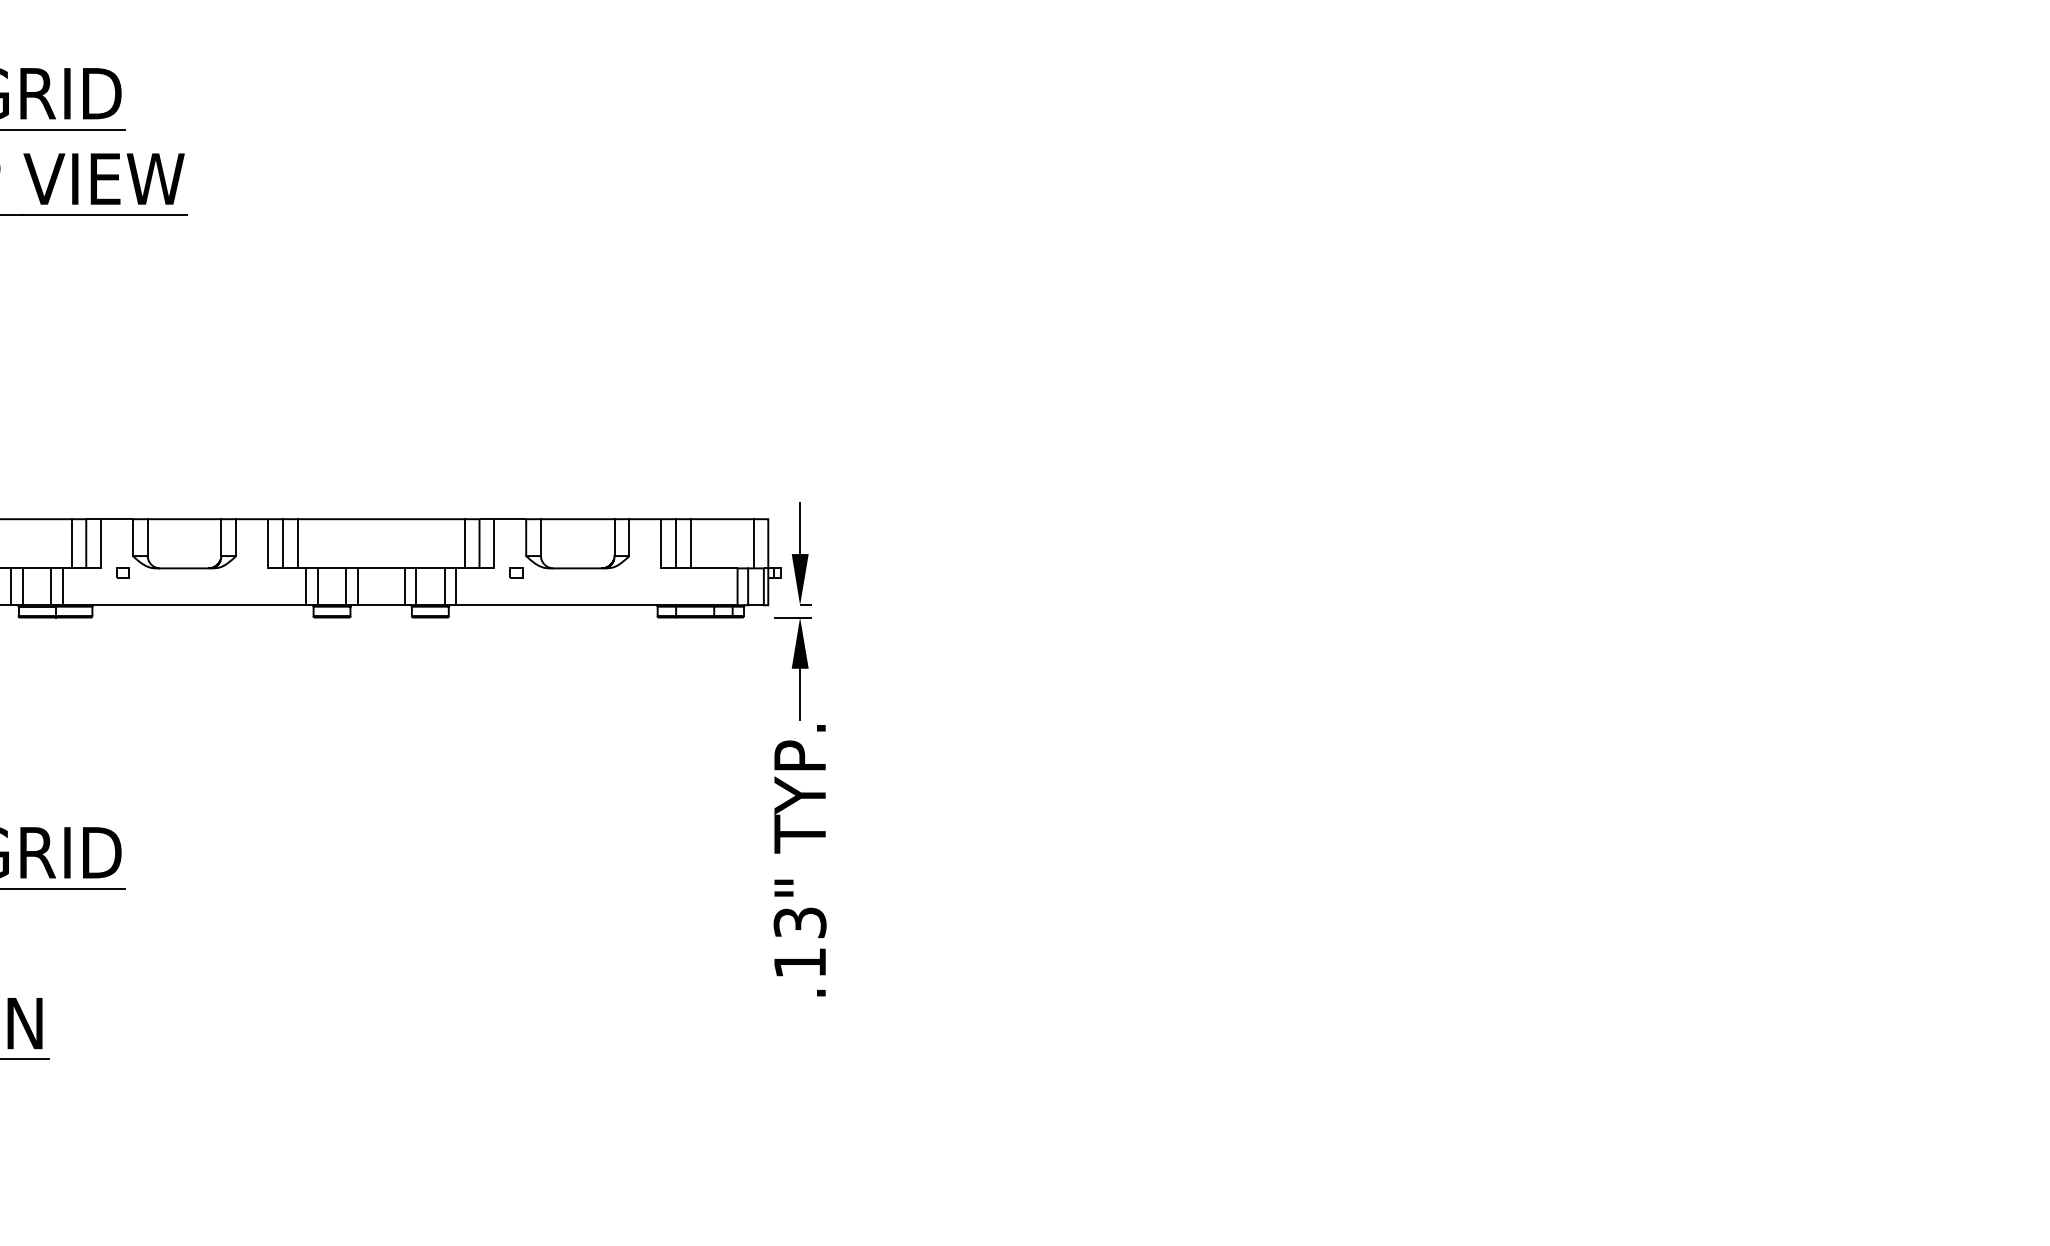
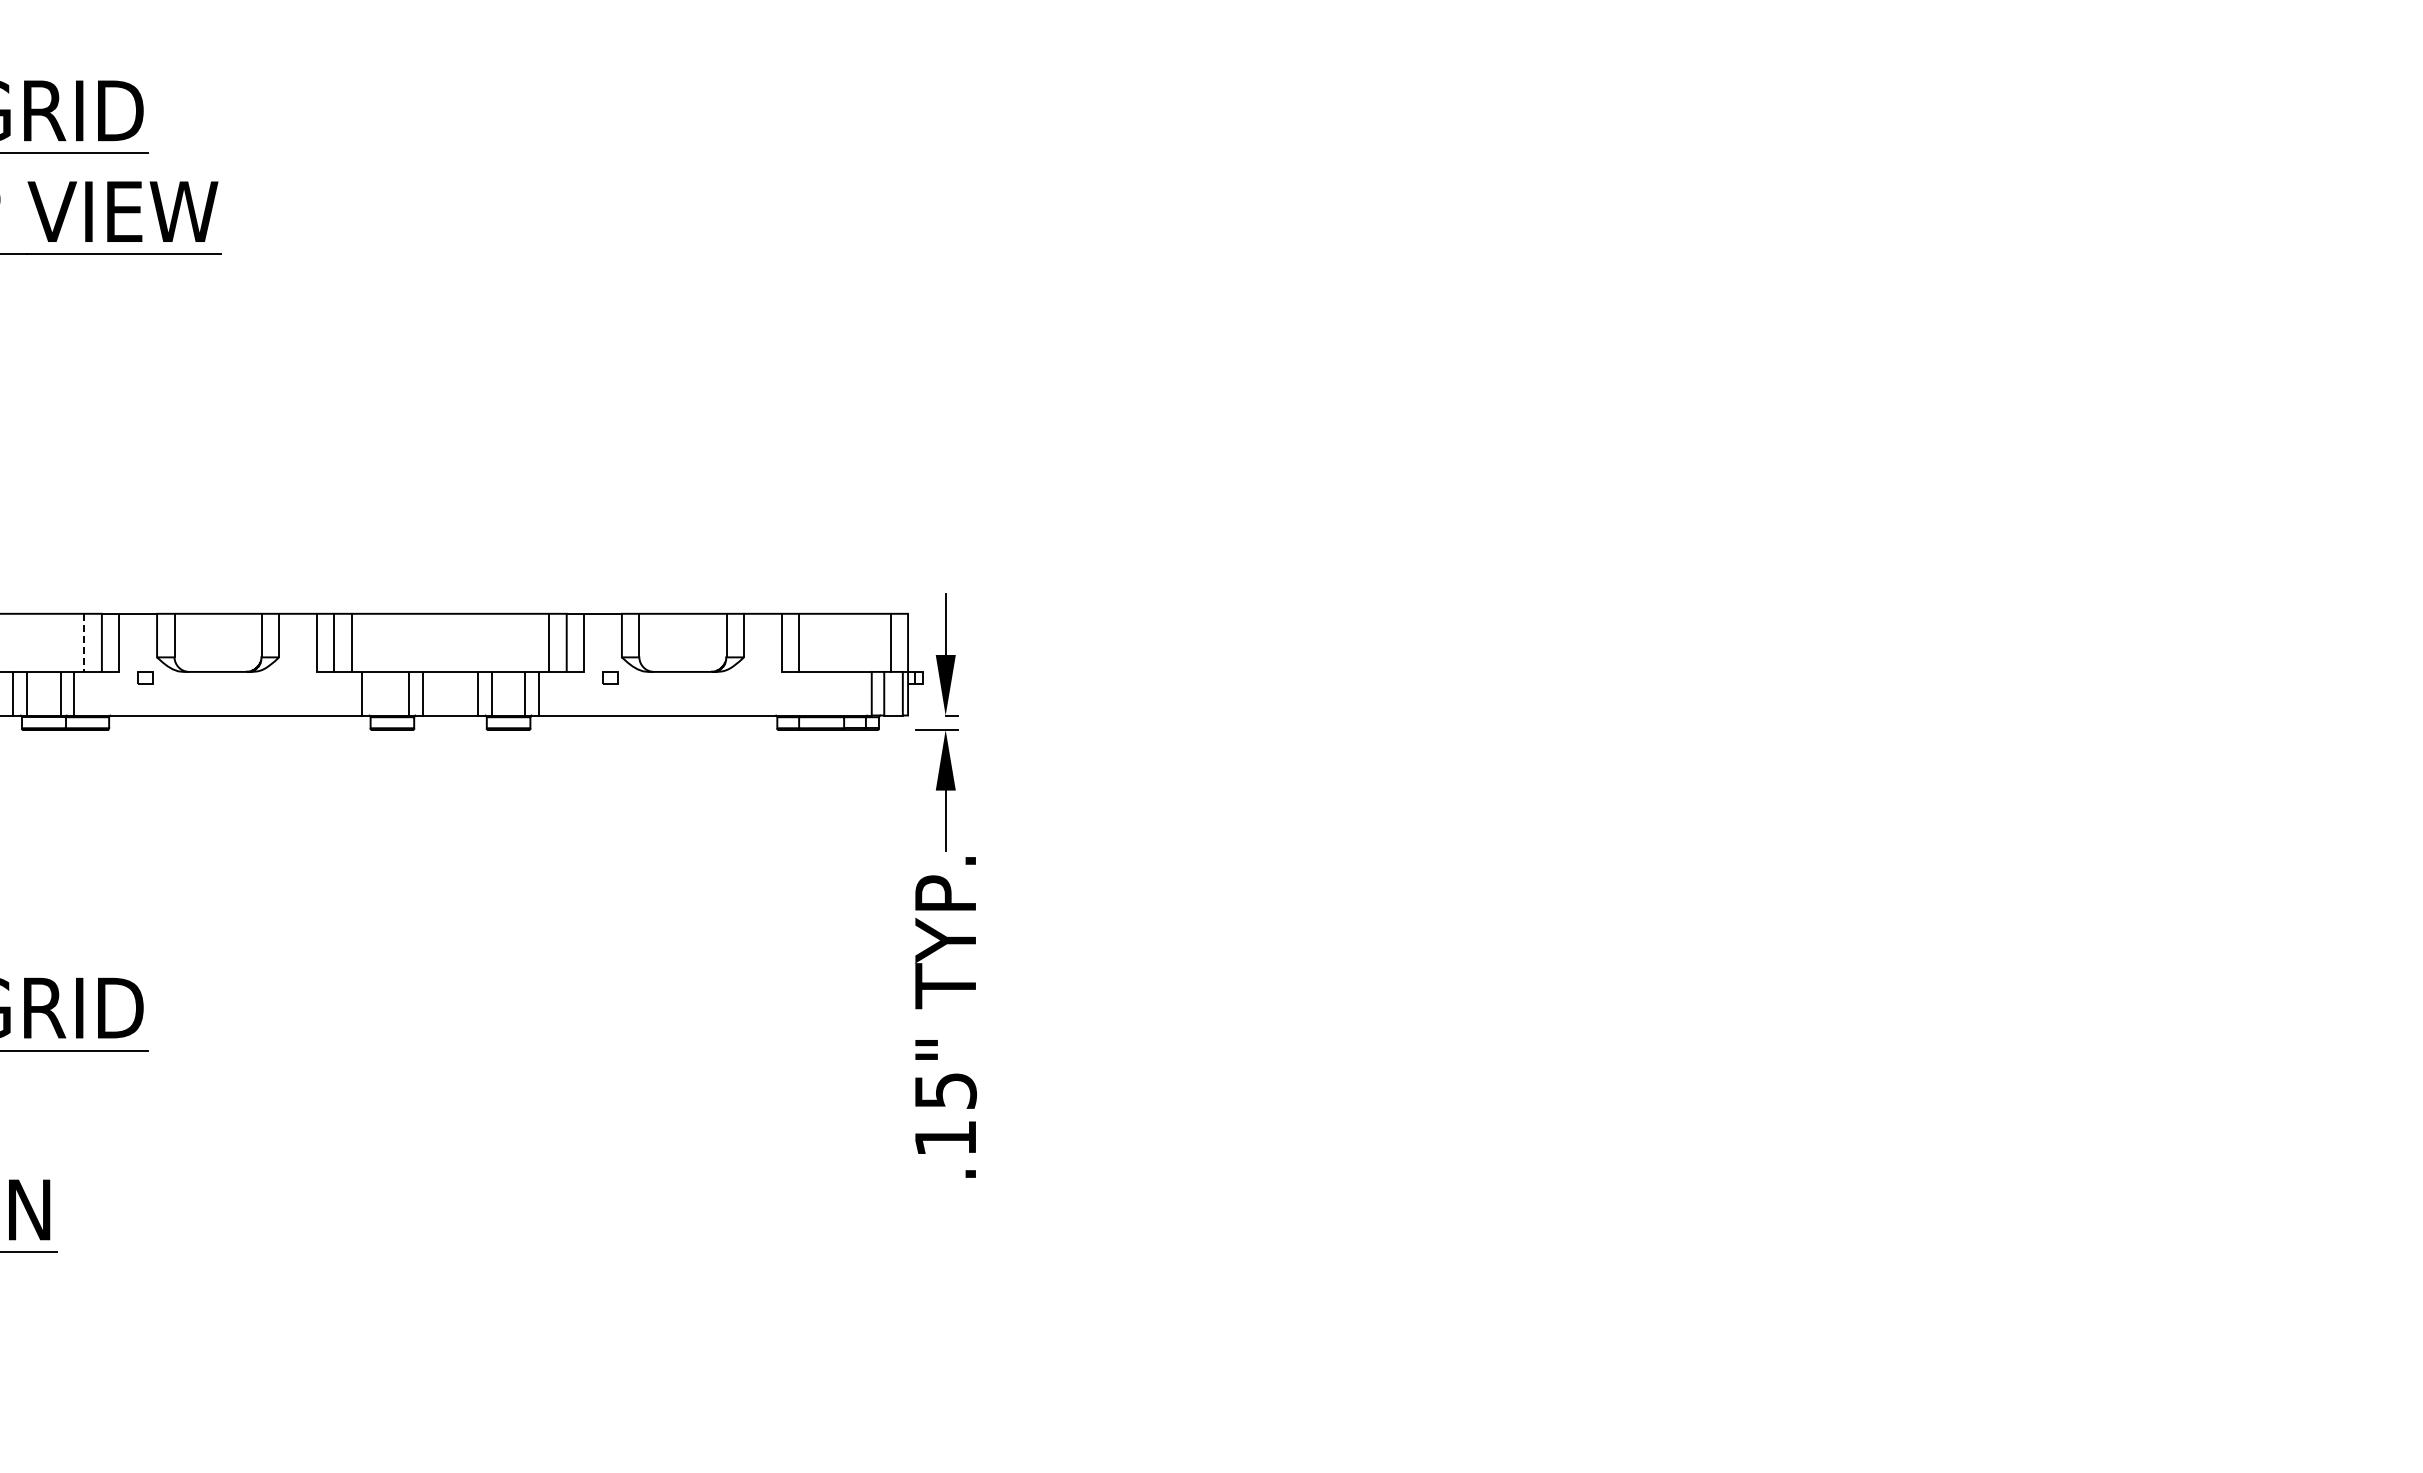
line: (690, 543) -> (816, 642), removed
line: (71, 544) -> (84, 643), solid -> dashed
line: (317, 586) -> (375, 693), removed
text: (799, 922) -> (945, 1090), .13" -> .15"

